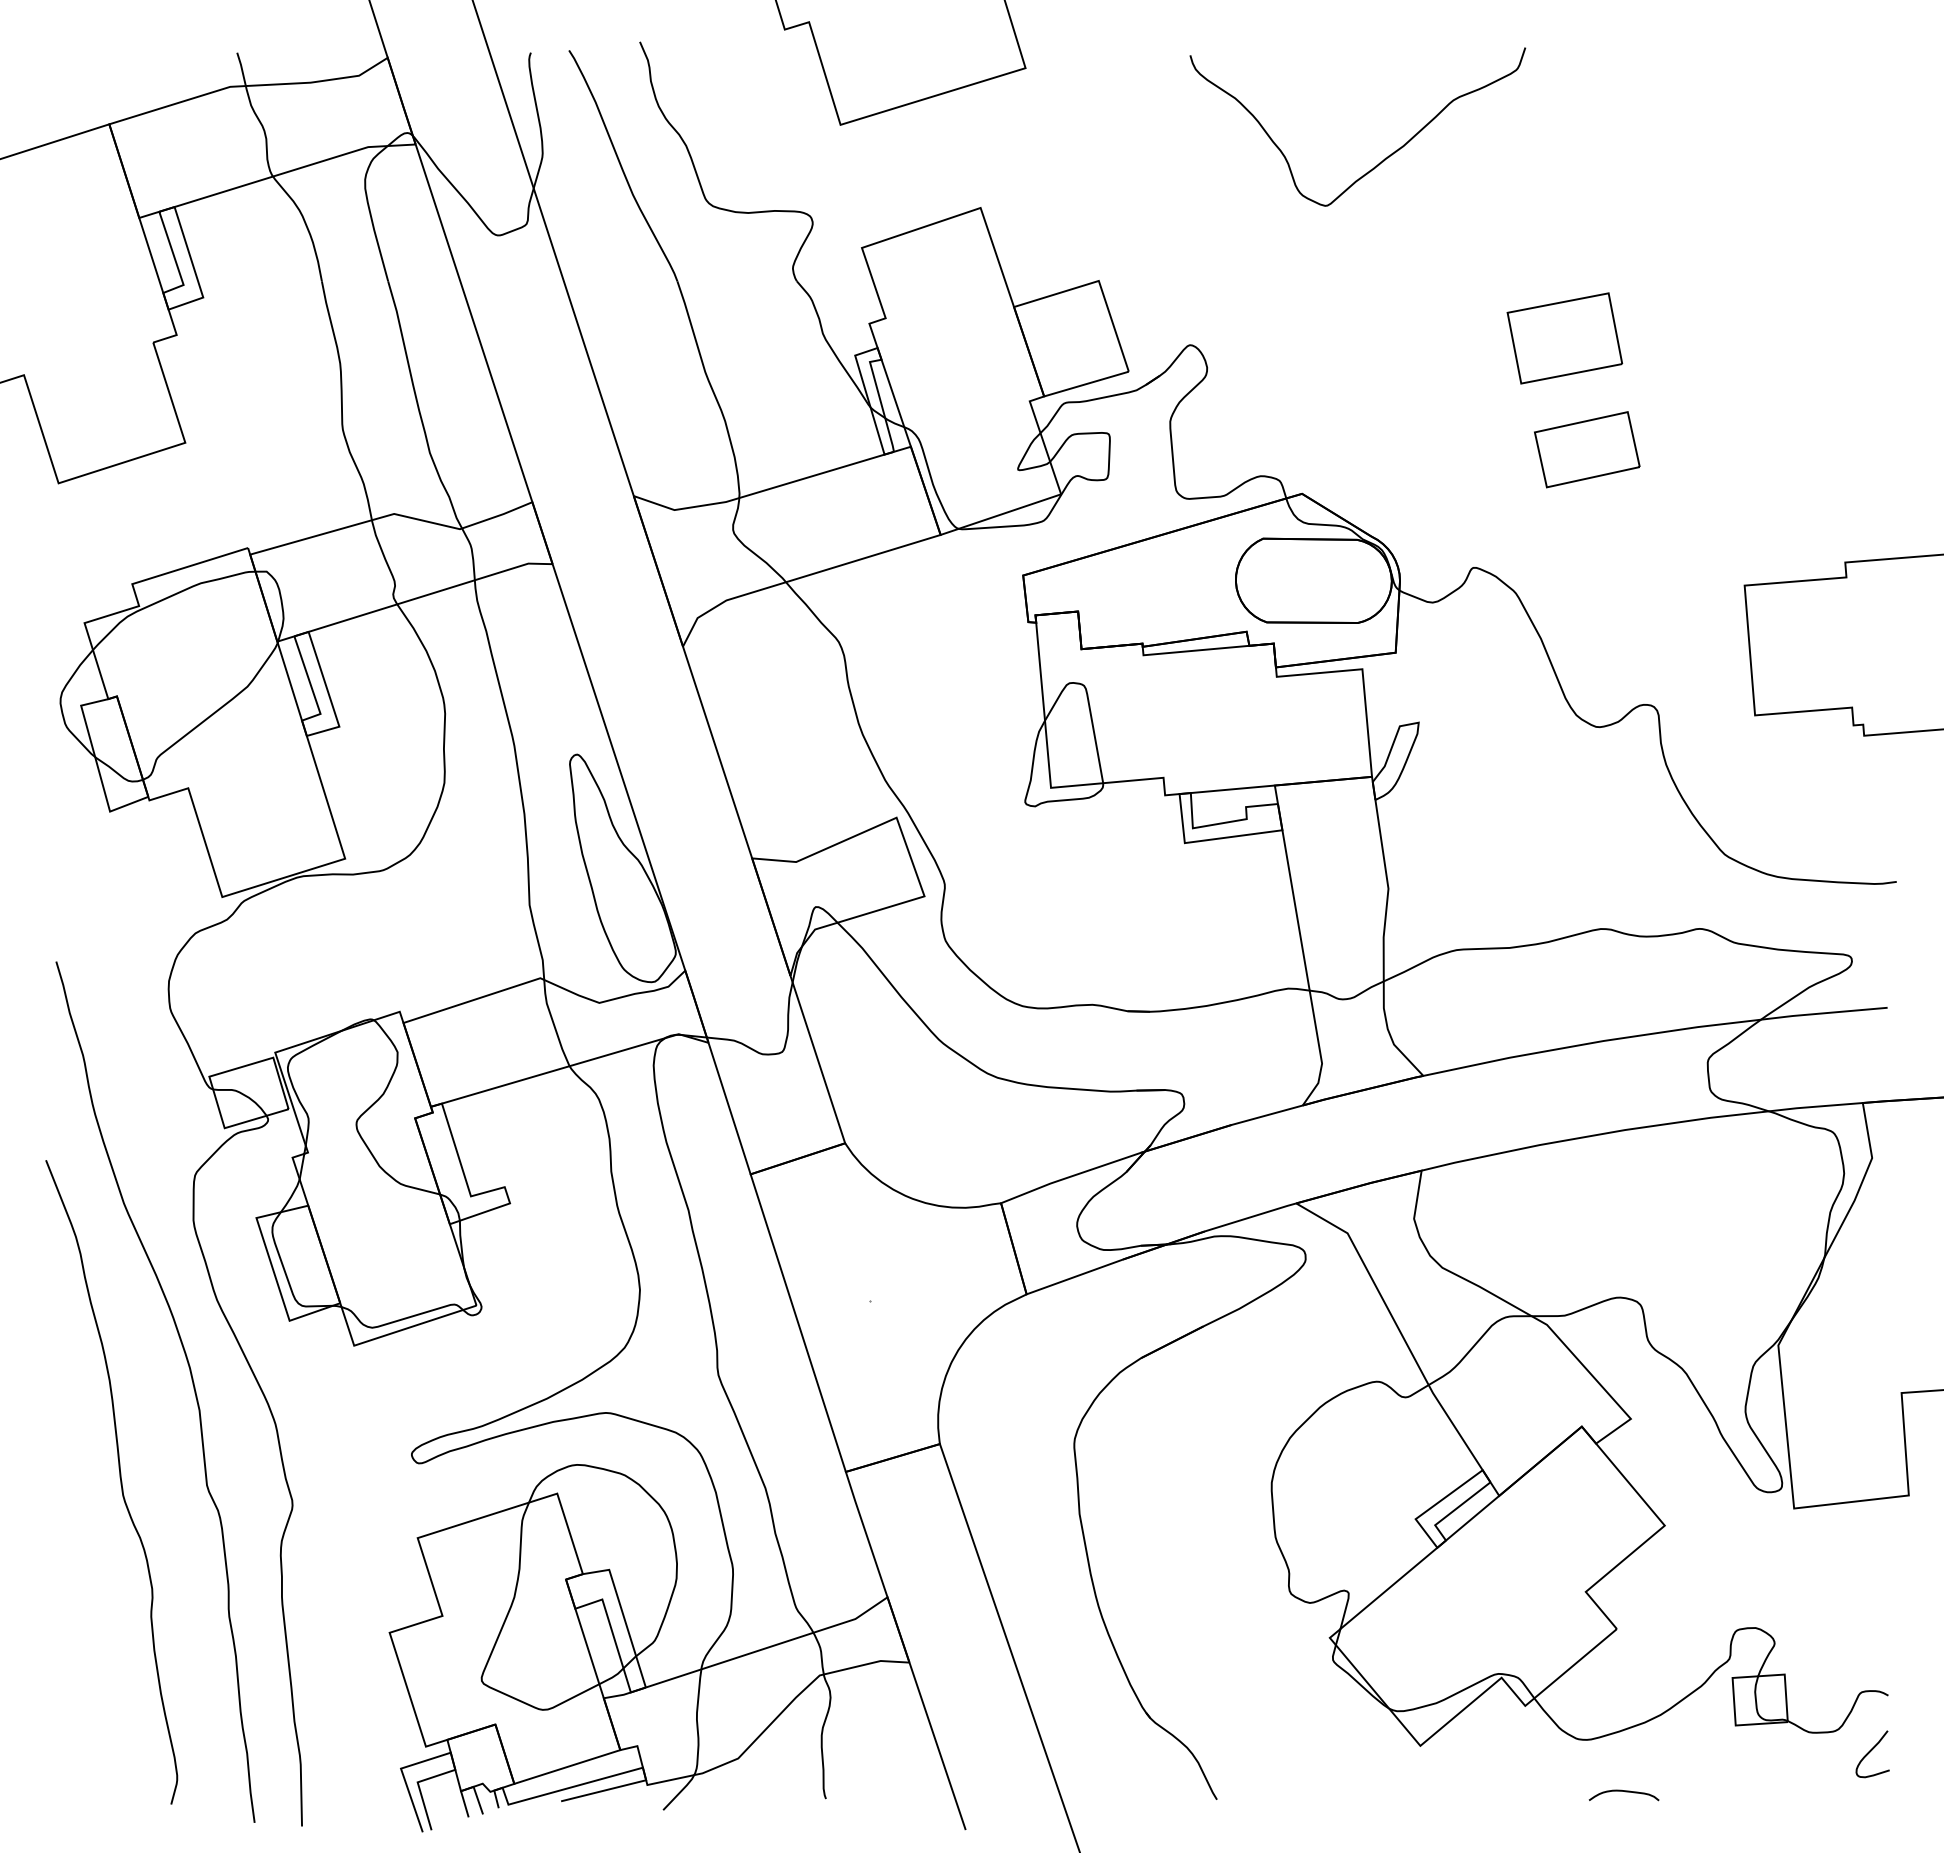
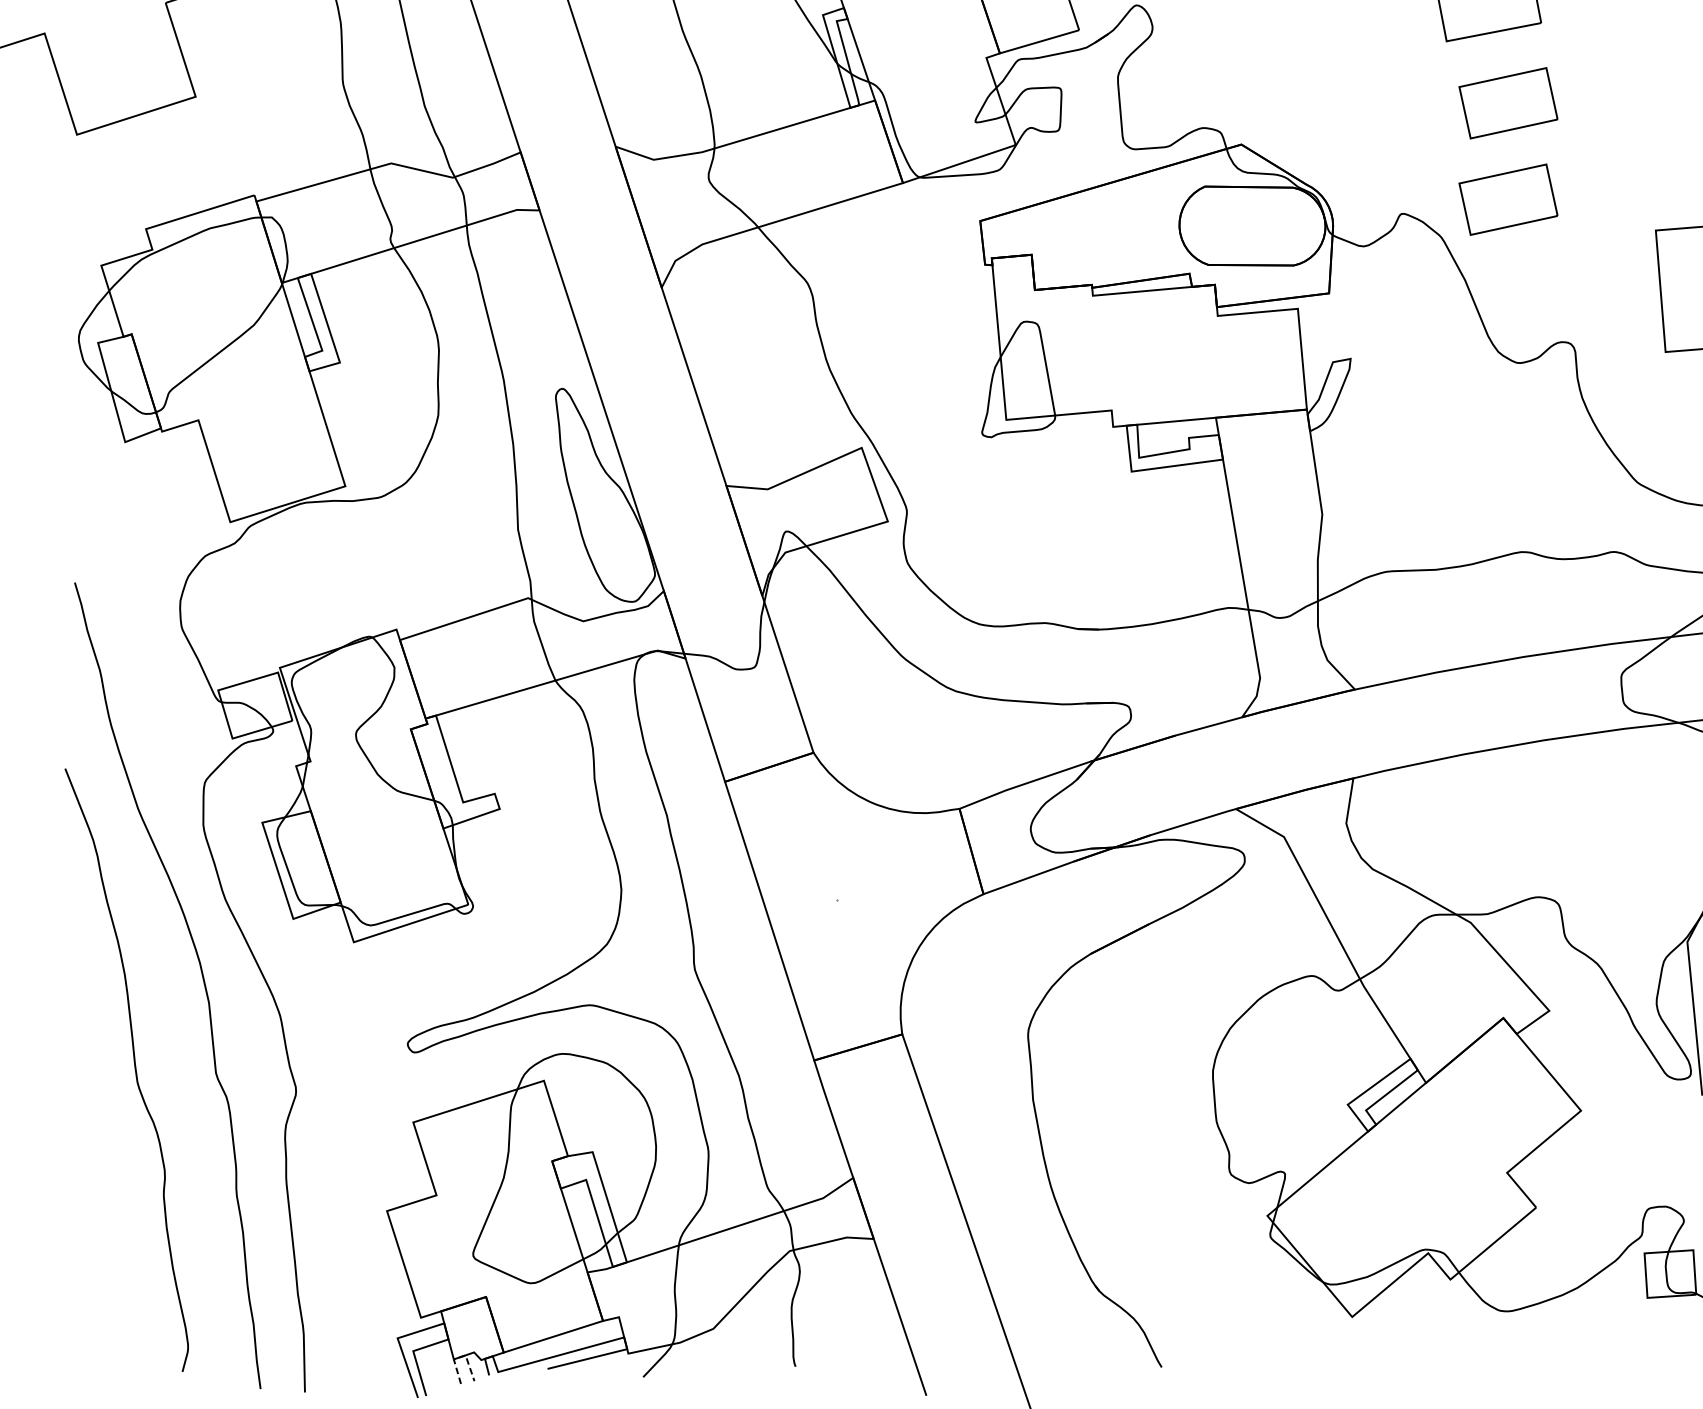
part: (1587, 552) -> (1508, 199), added
line: (468, 1788) -> (460, 1356), solid -> dashed
curve: (1625, 1792) -> (1544, 1360), removed

